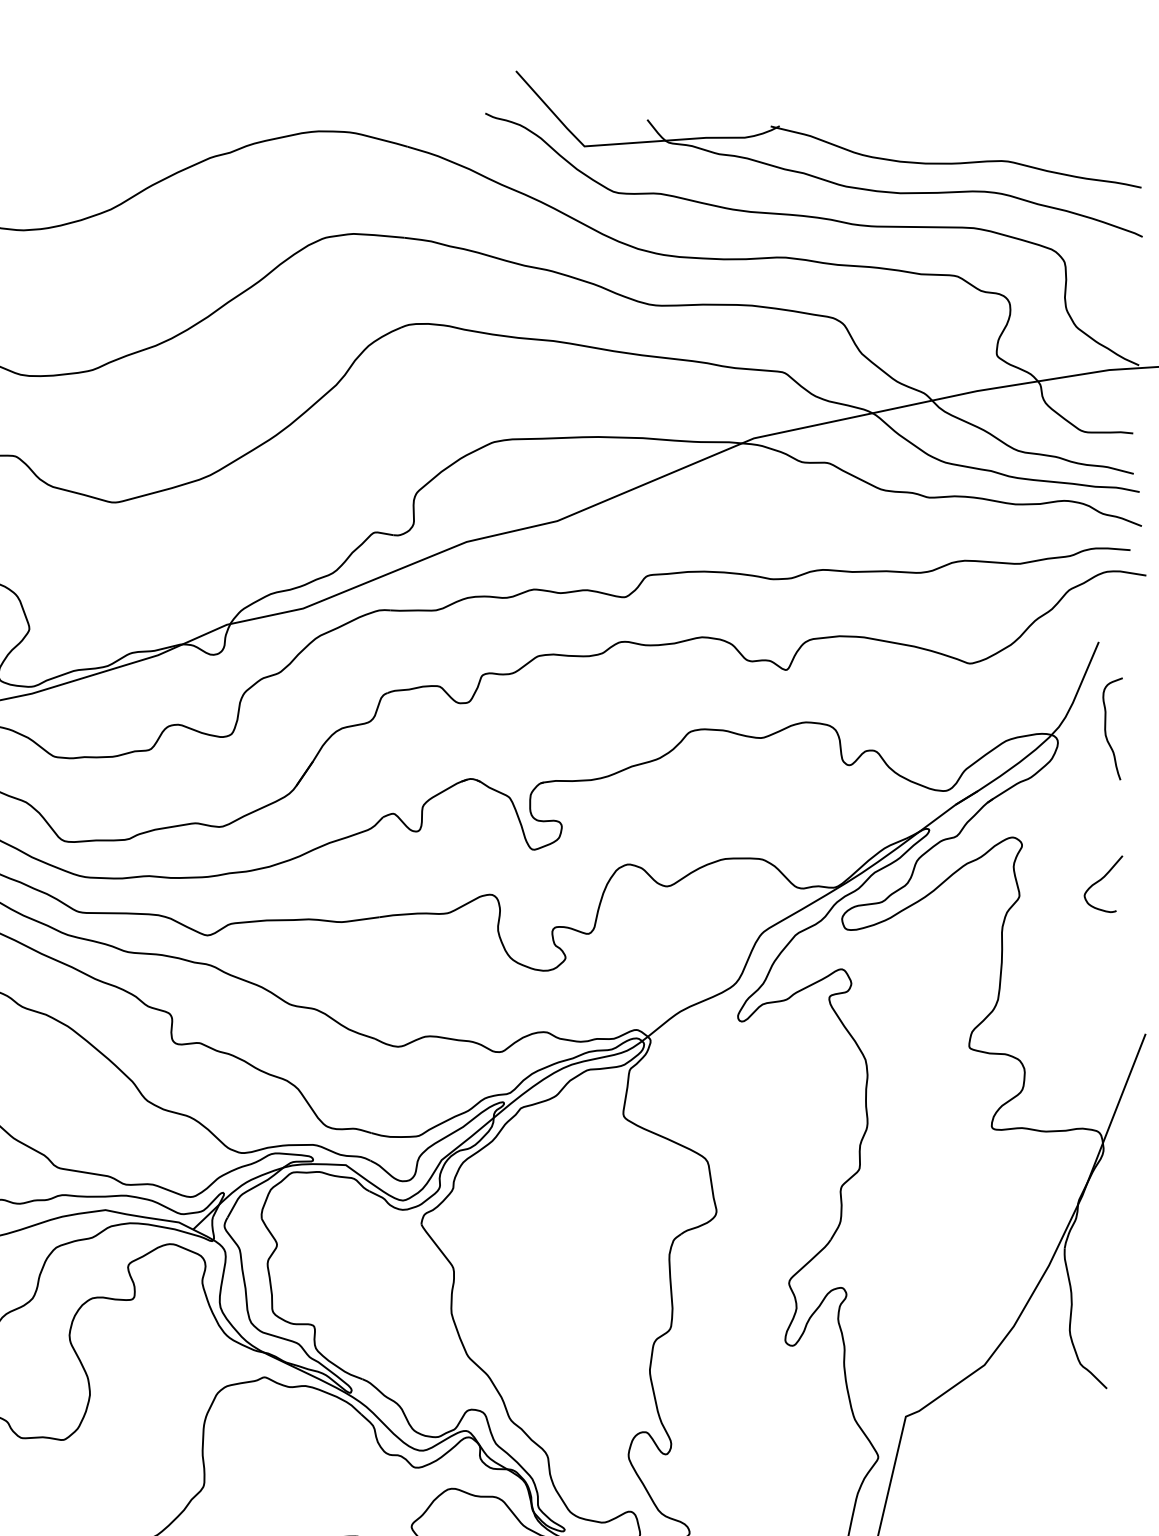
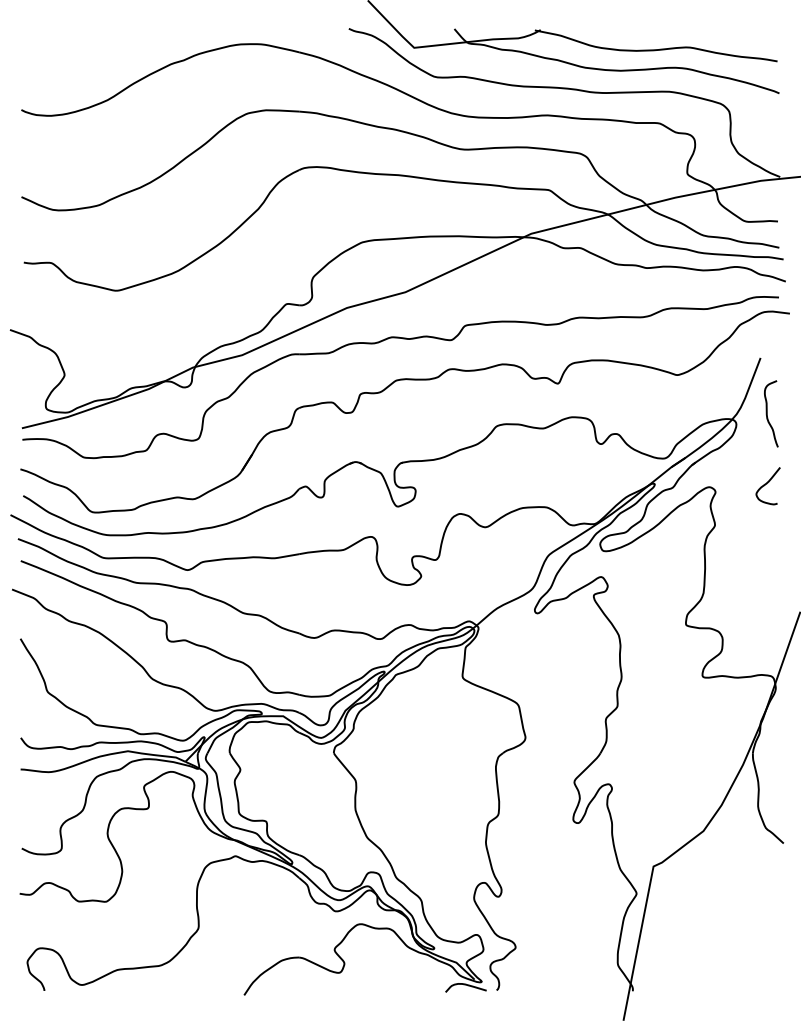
curve: (1100, 881) -> (766, 484), moved

